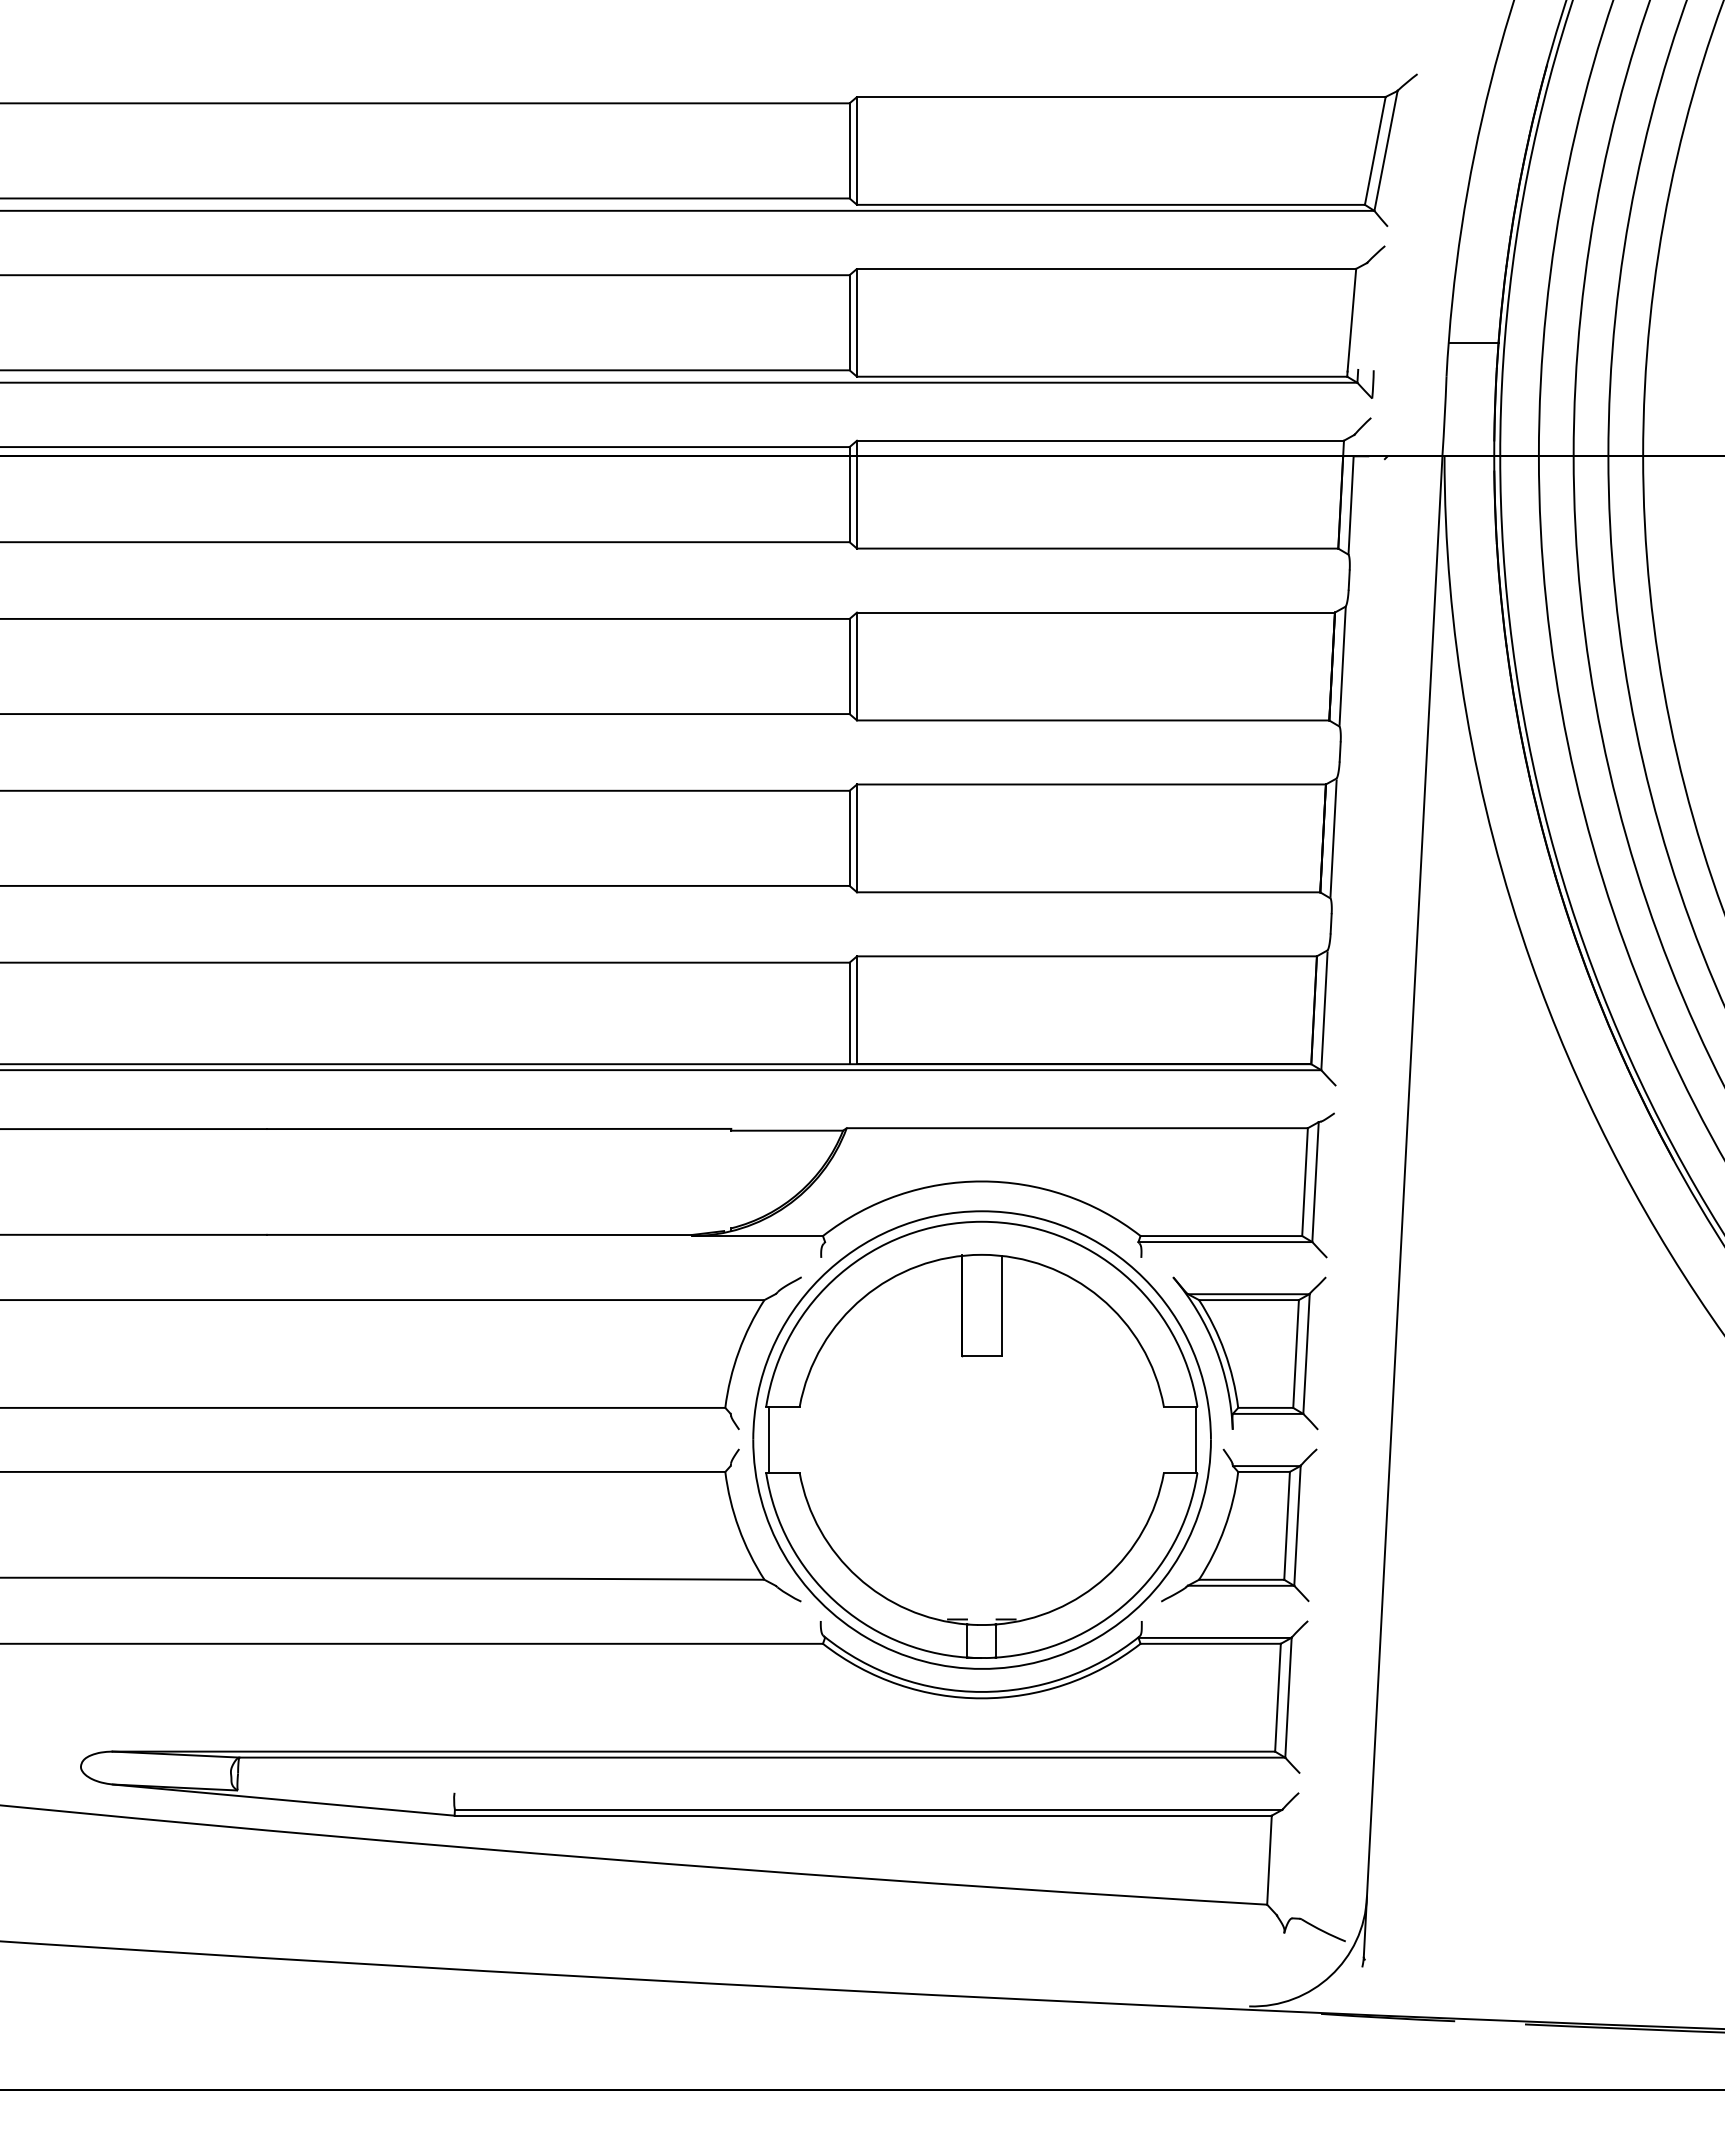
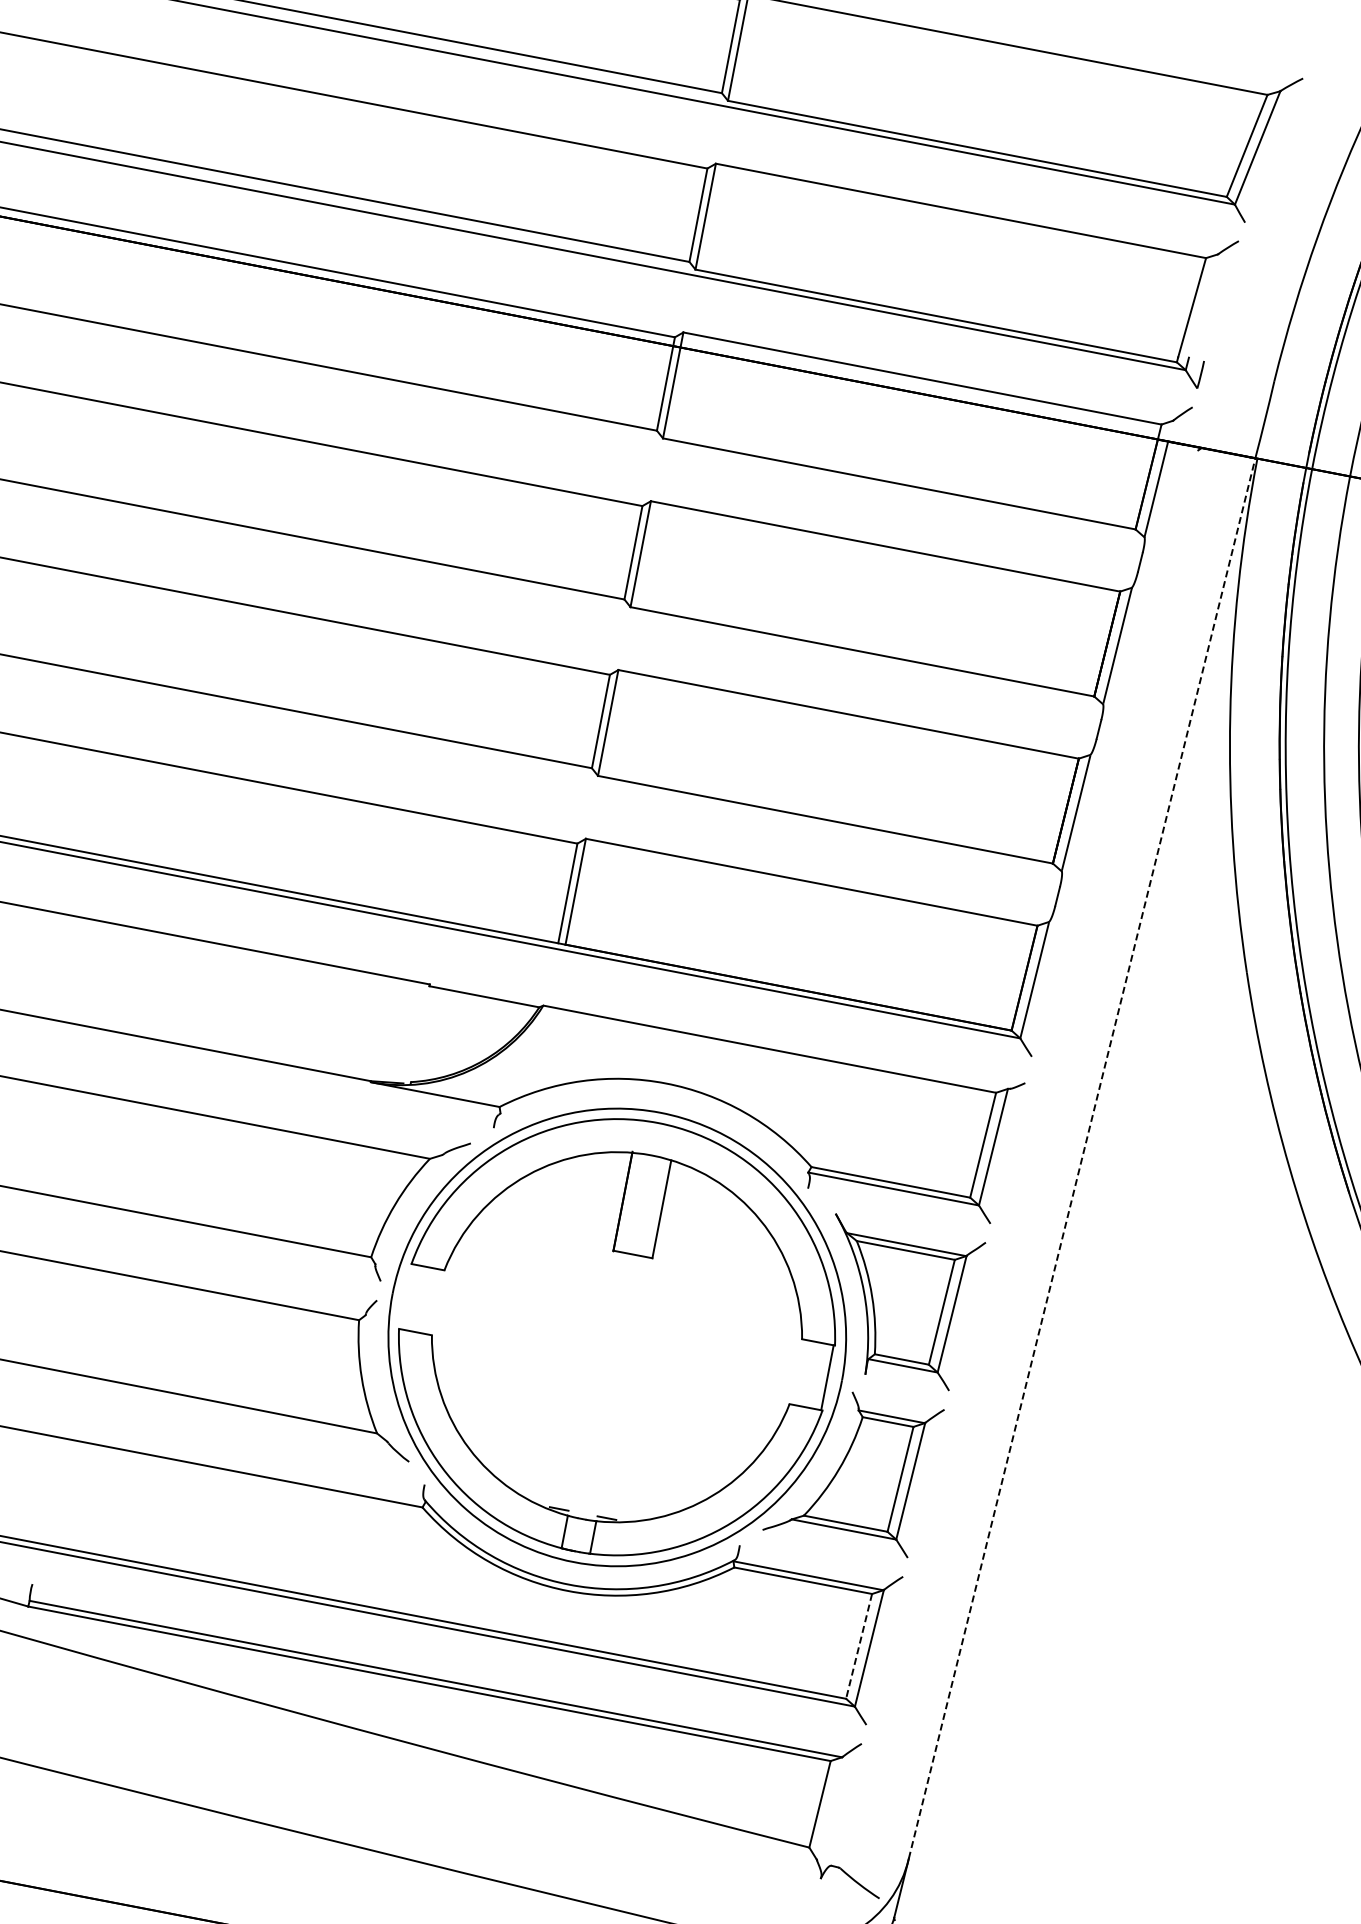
line: (1474, 343) -> (1308, 353), removed
line: (1404, 1176) -> (1081, 1158), solid -> dashed
line: (768, 1439) -> (407, 1296), removed
line: (1277, 1697) -> (858, 1646), solid -> dashed

